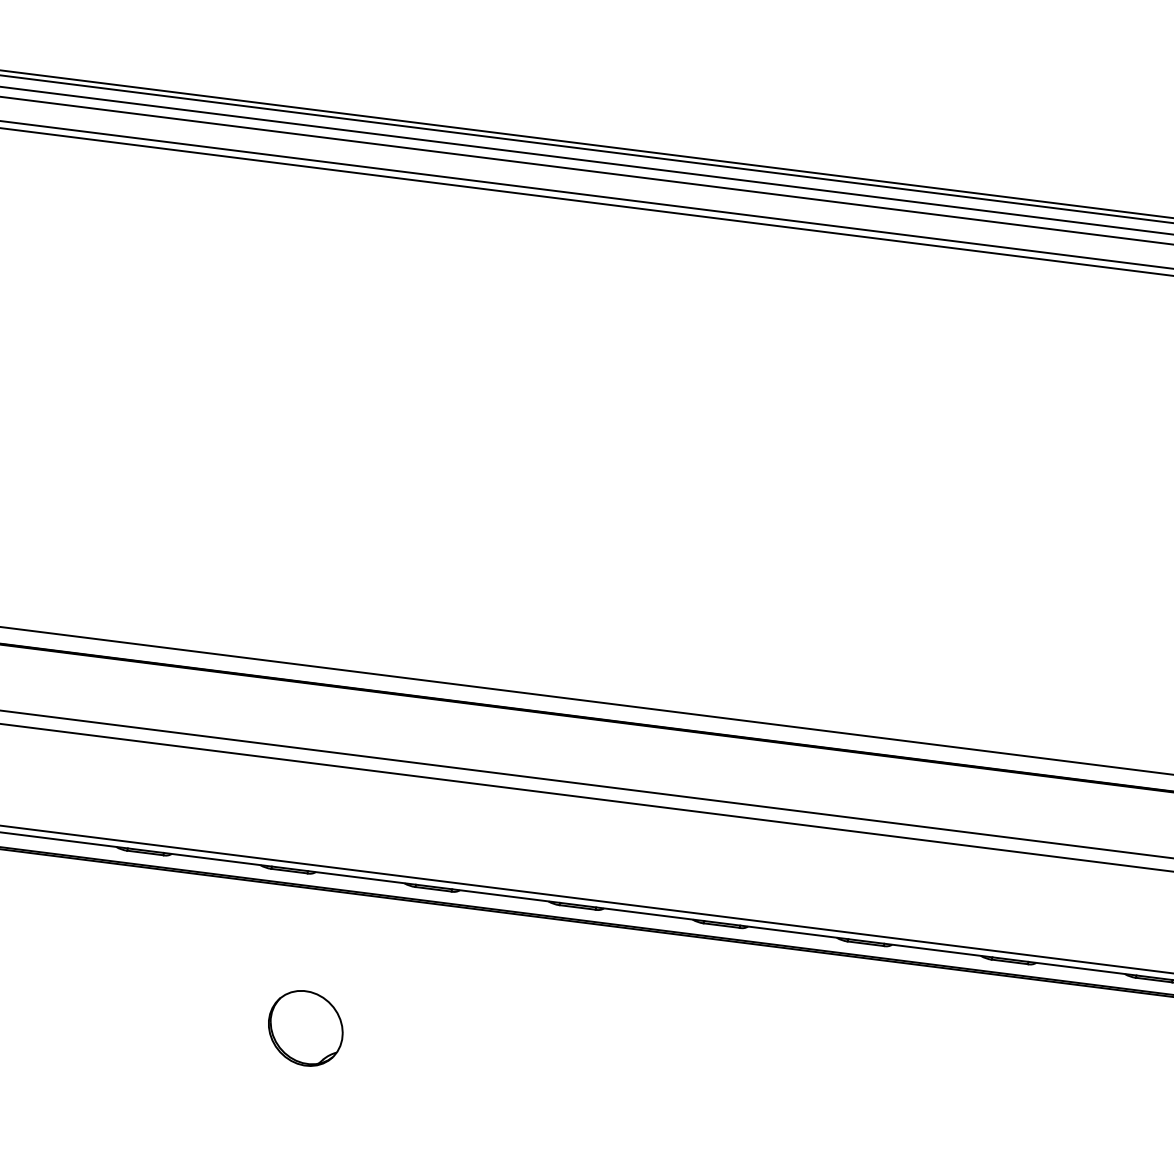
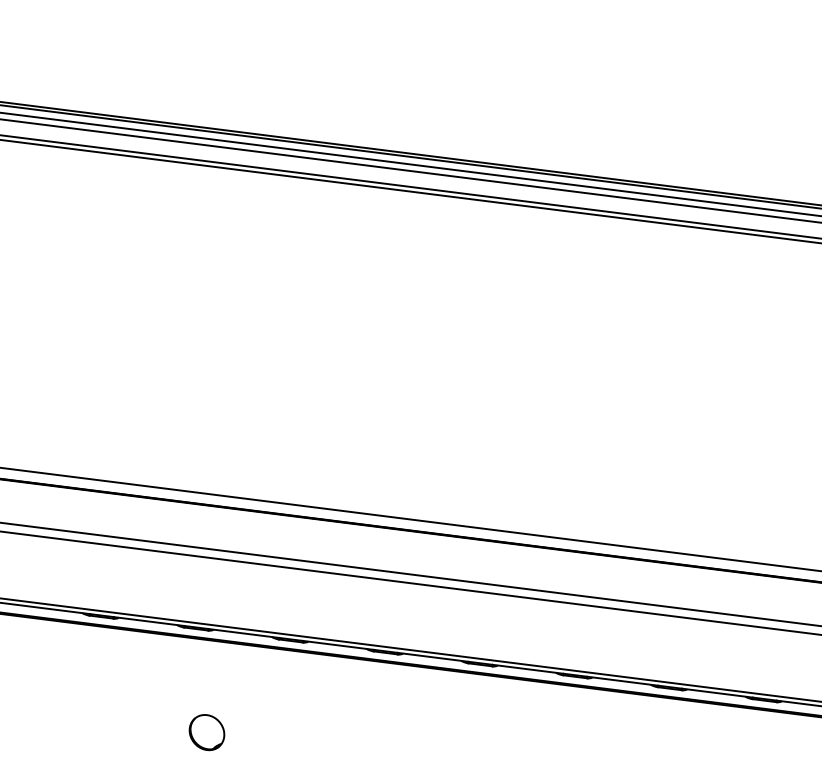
part: (304, 1028) -> (206, 732), size x0.71

